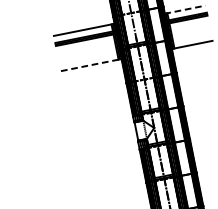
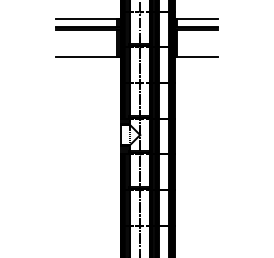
line: (185, 9) -> (196, 19), dashed -> solid
line: (91, 65) -> (88, 57), dashed -> solid

